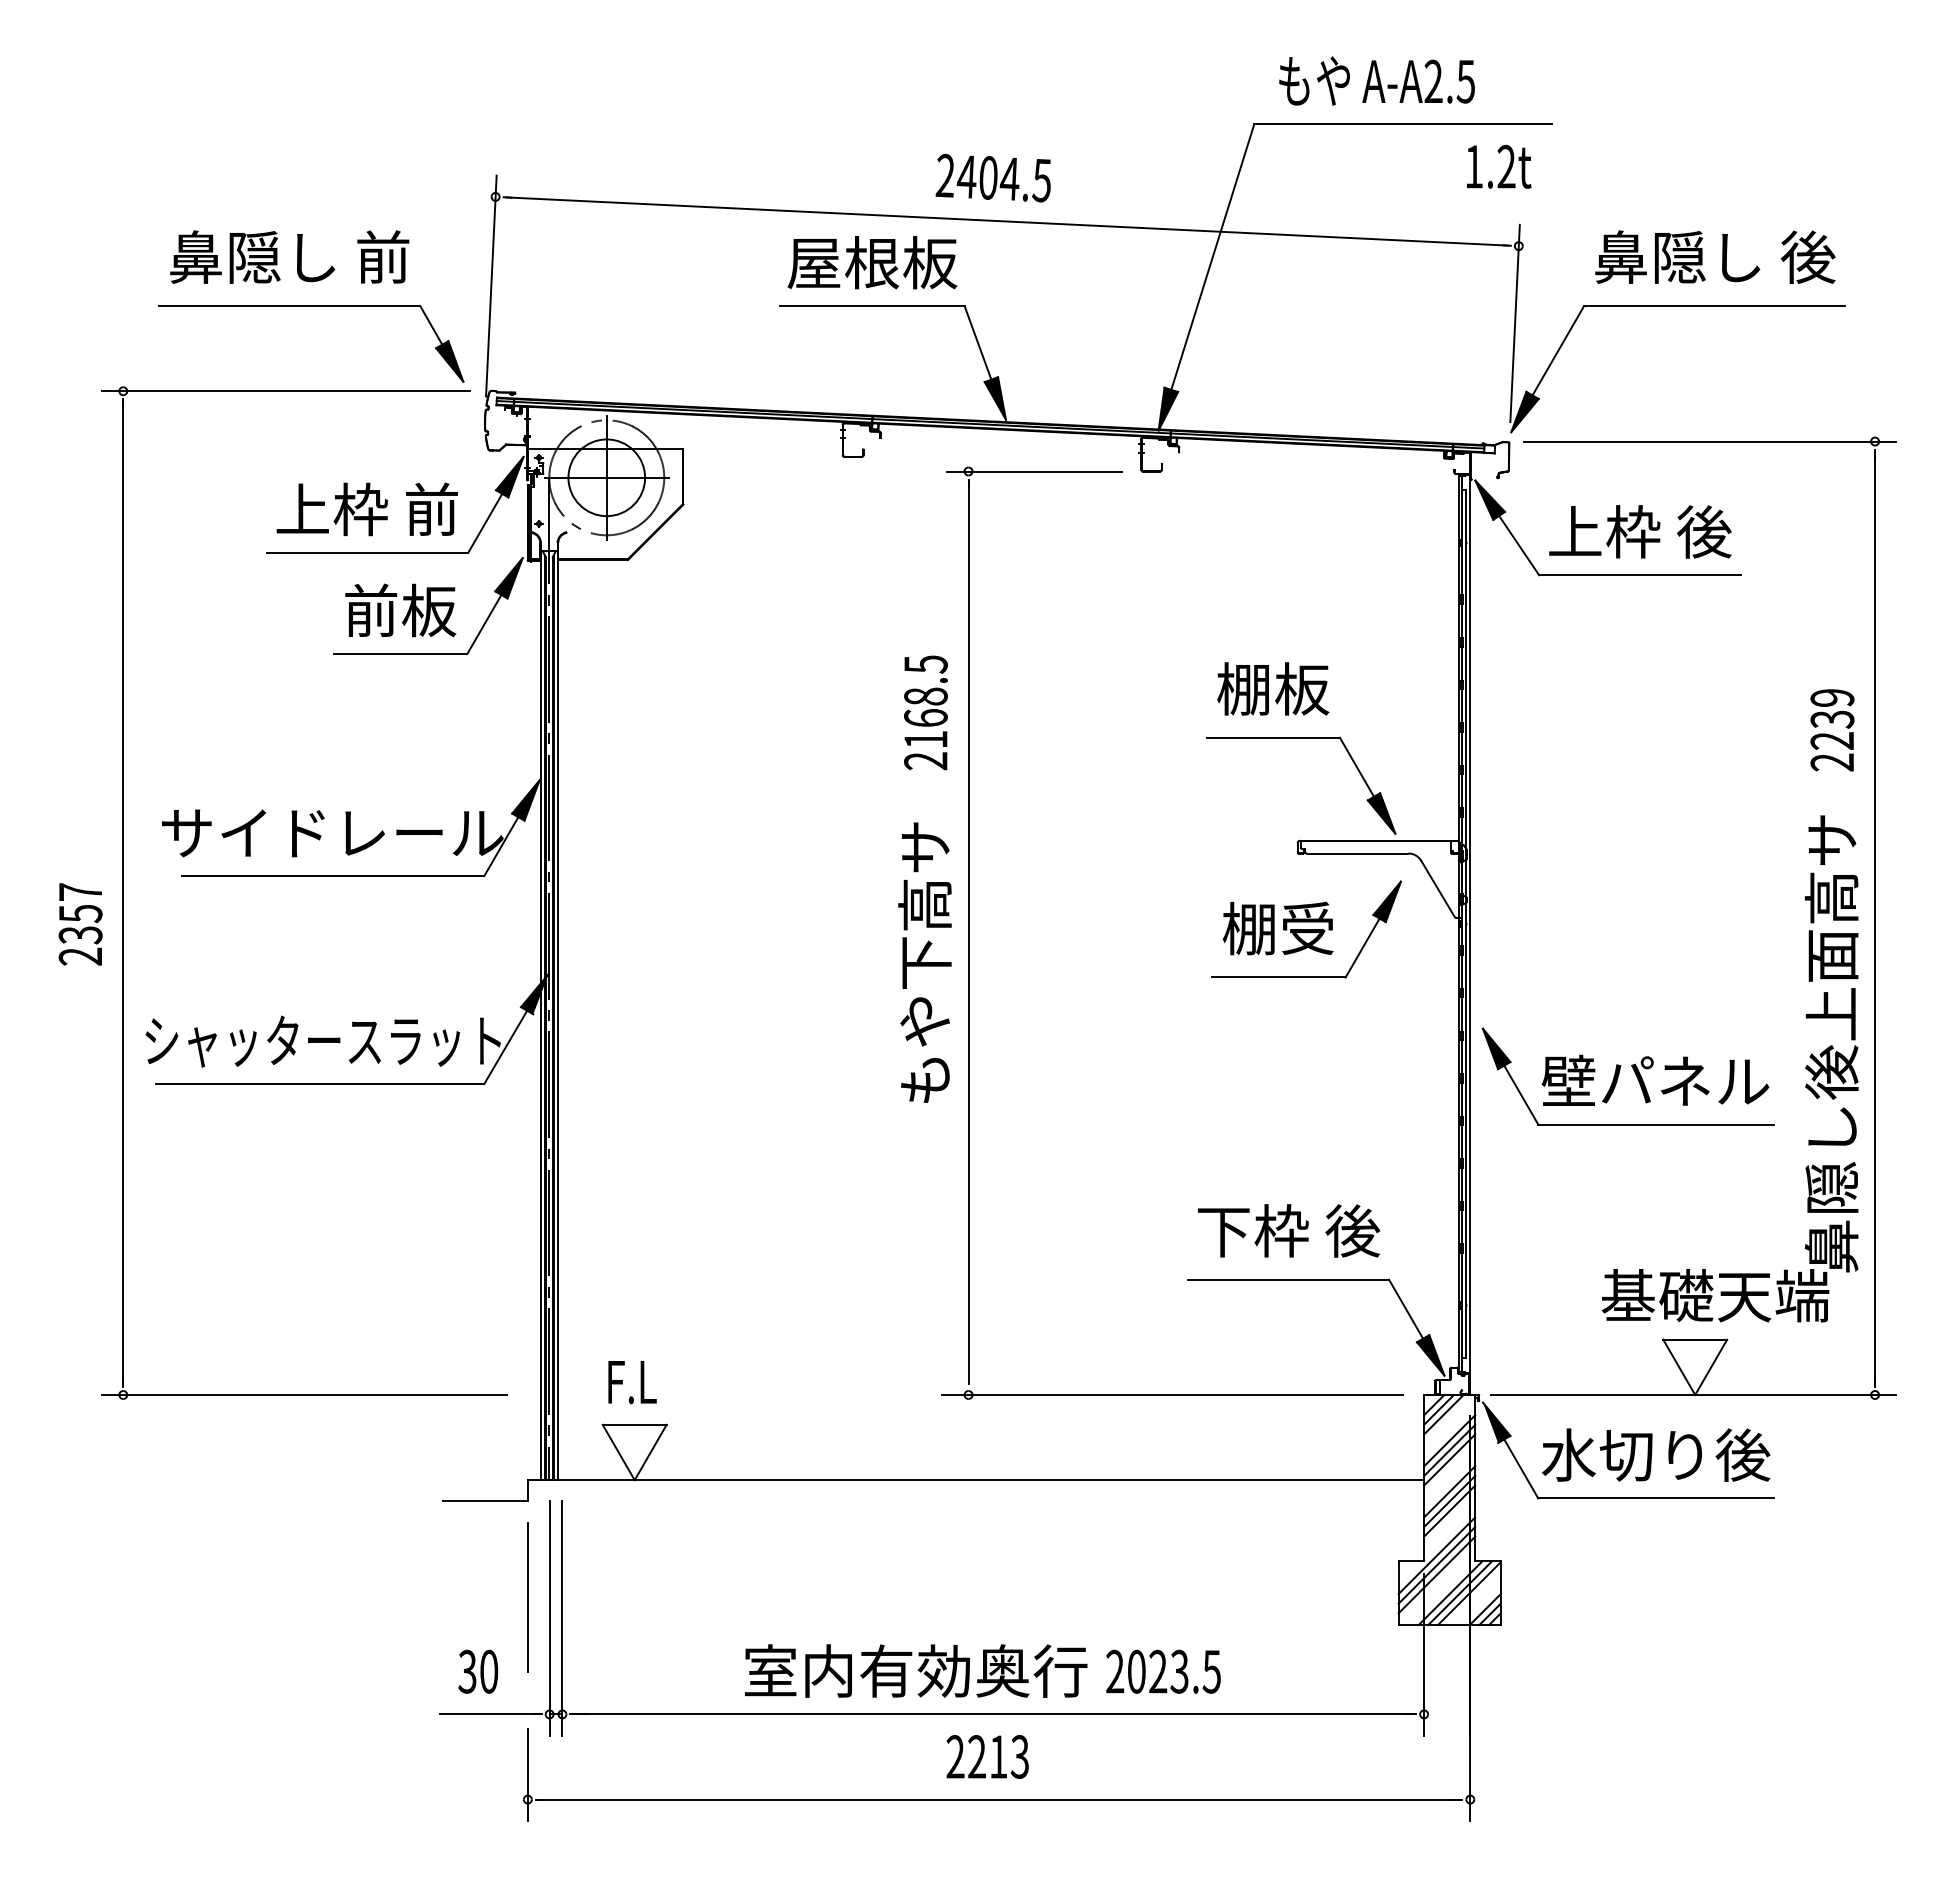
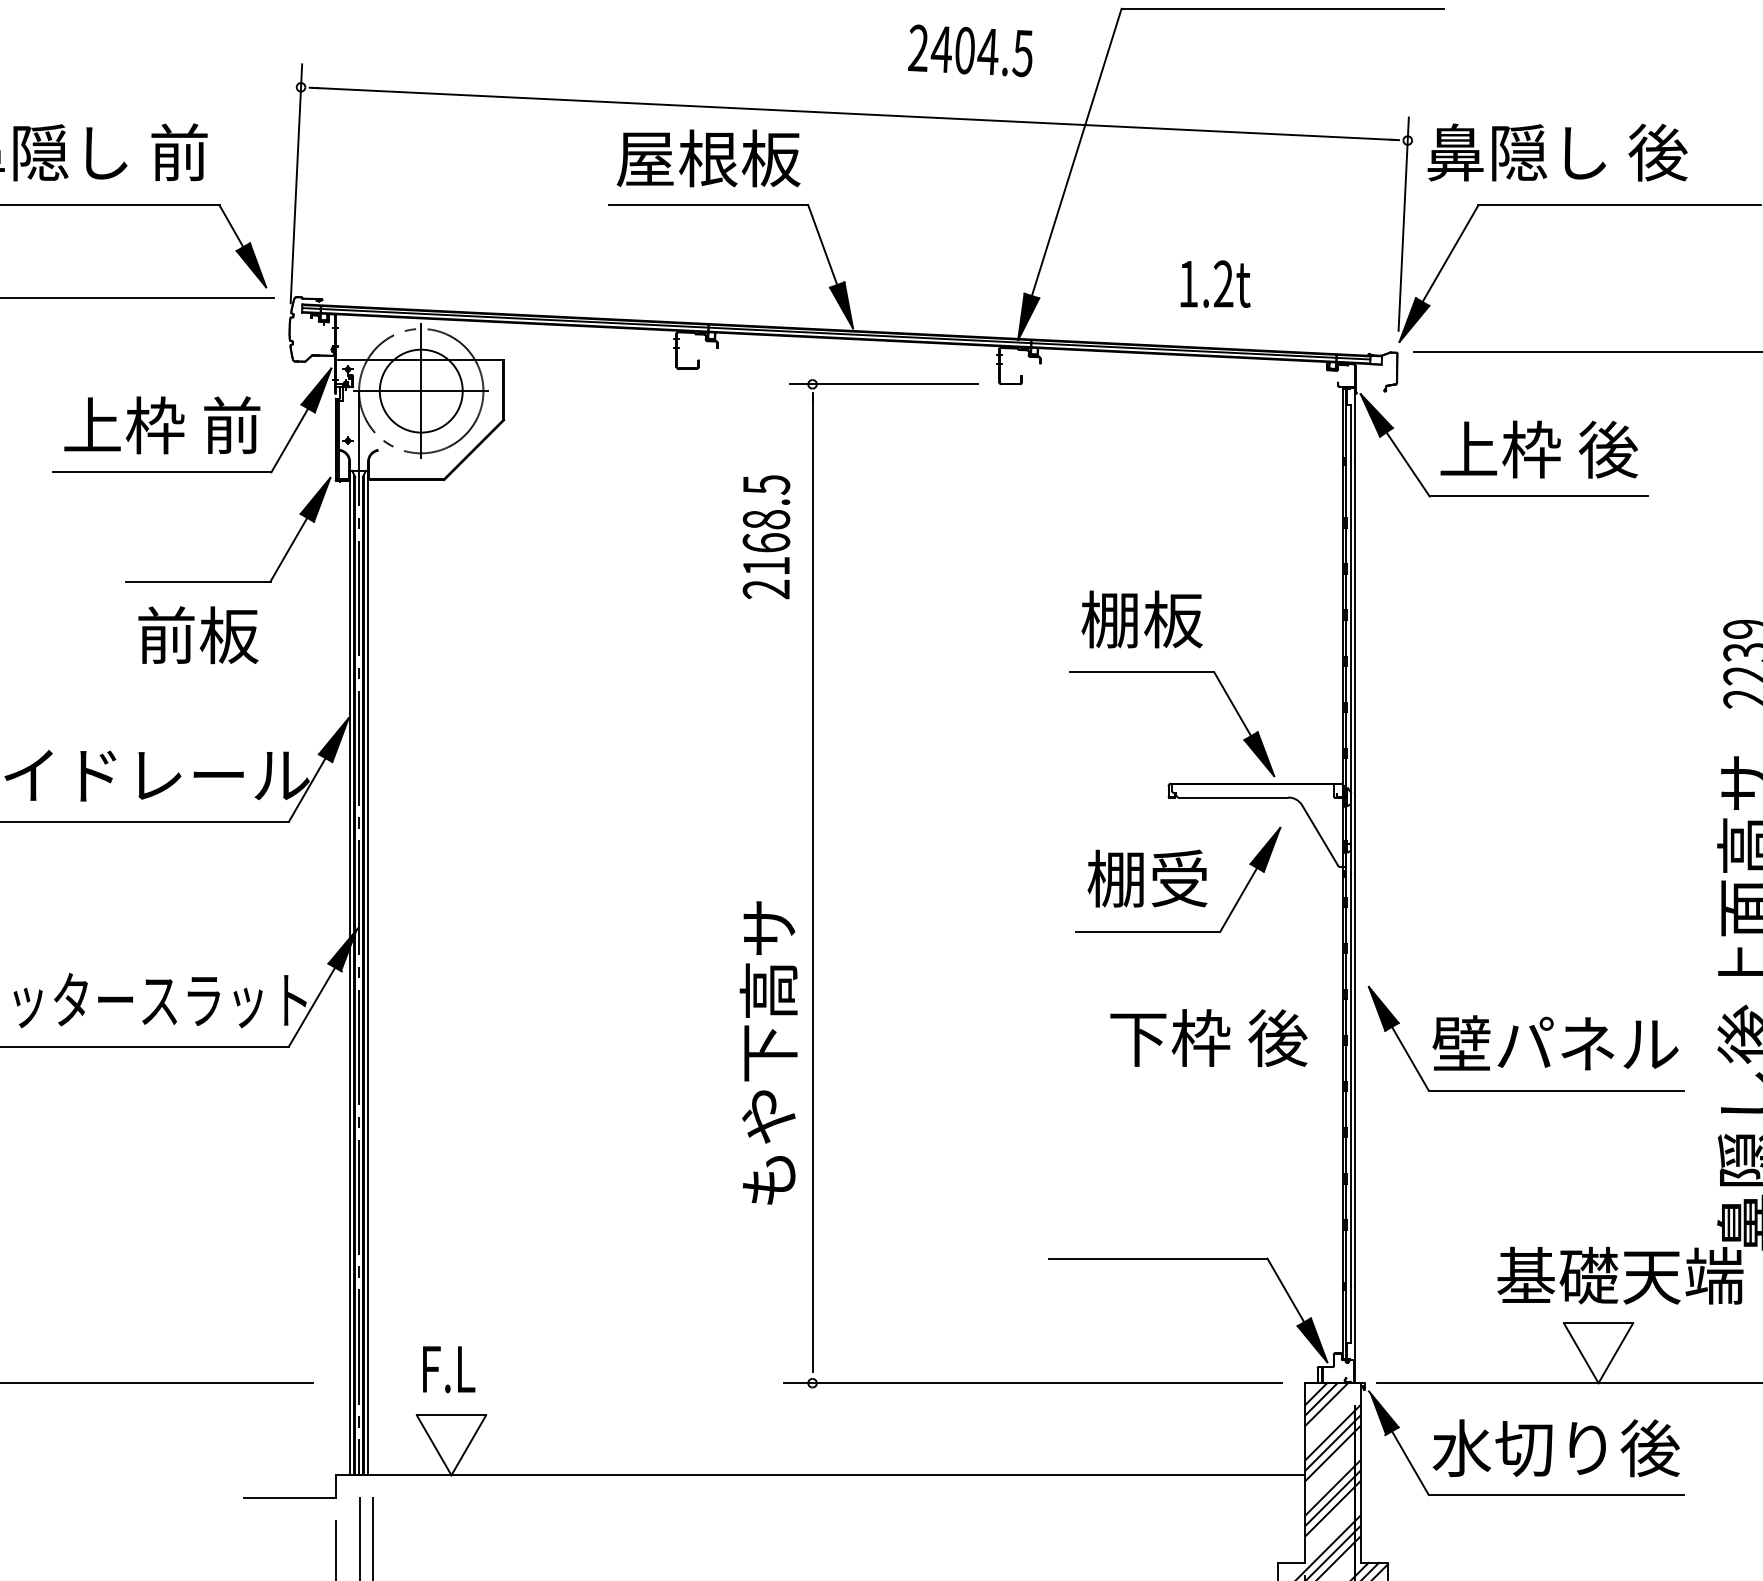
text: (1499, 166) -> (1215, 283), moved
text: (992, 177) -> (969, 50), moved
text: (1715, 256) -> (1557, 151), moved
text: (400, 610) -> (198, 635), moved
text: (925, 712) -> (766, 536), moved
text: (924, 962) -> (768, 1052), moved
text: (1289, 1230) -> (1209, 1037), moved

